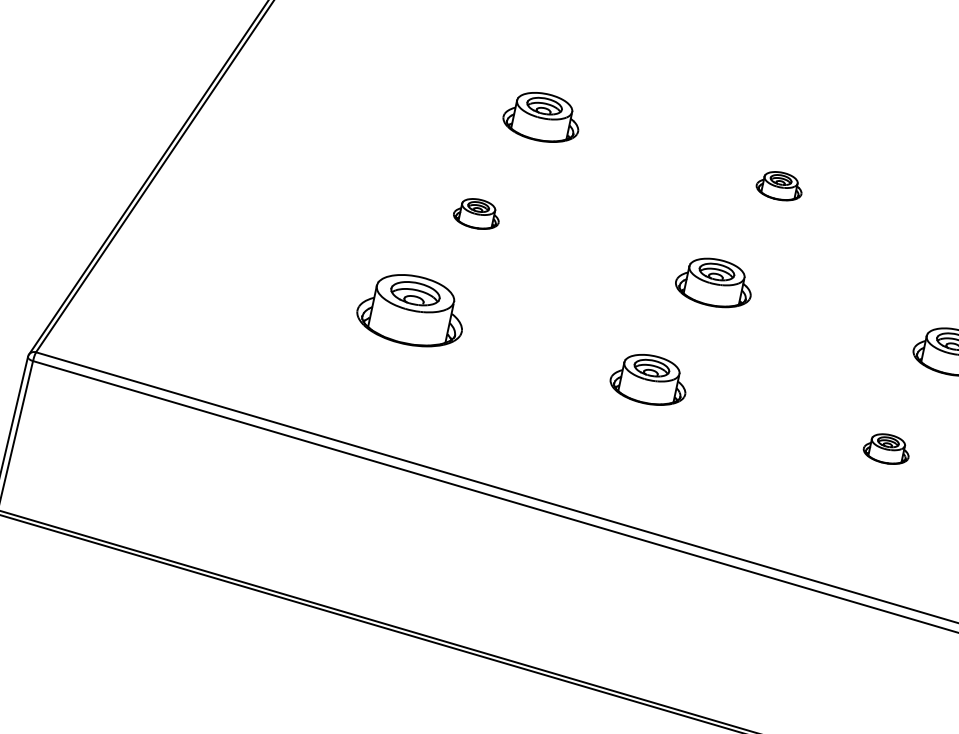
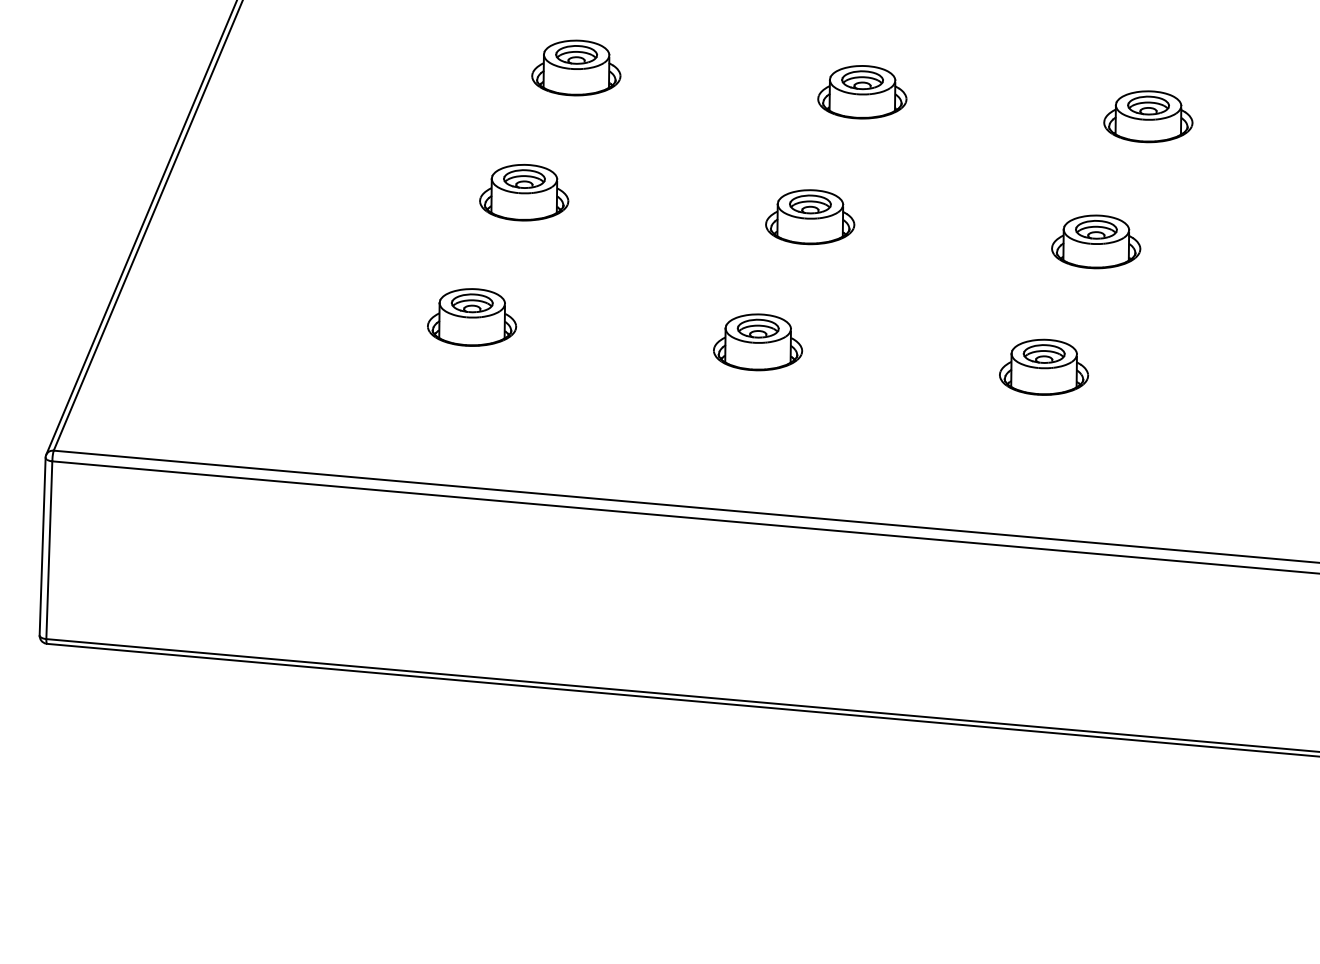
part: (779, 186) -> (862, 92), size x1.67
part: (477, 213) -> (524, 192), size x1.67
part: (412, 310) -> (472, 317), size x0.71
part: (887, 448) -> (1044, 366), size x1.67

